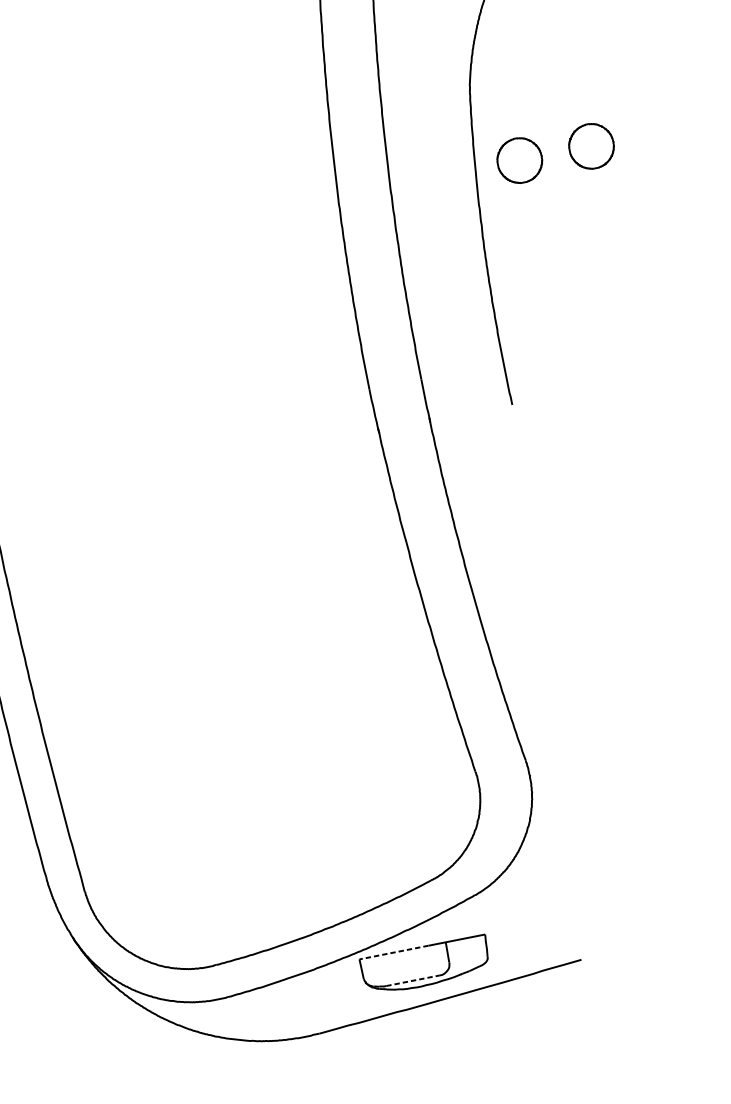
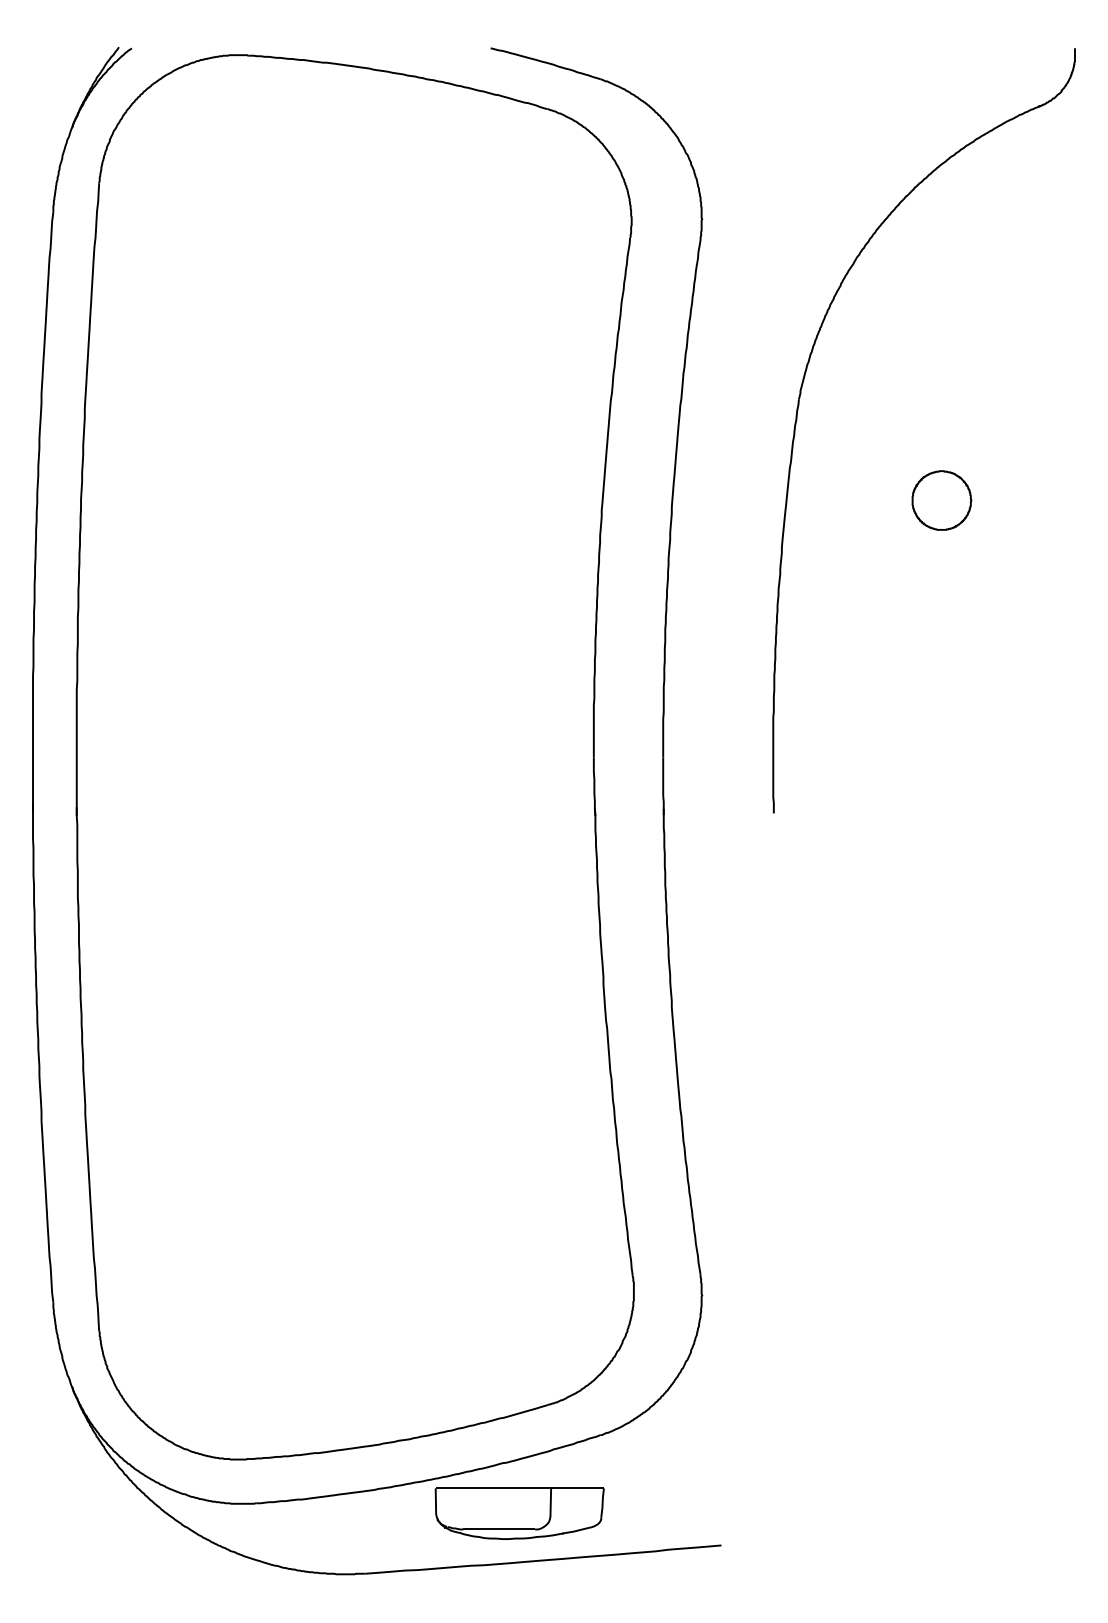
part: (519, 160) -> (845, 500), removed
line: (393, 952) -> (481, 1488), dashed -> solid
line: (413, 980) -> (499, 1529), dashed -> solid

